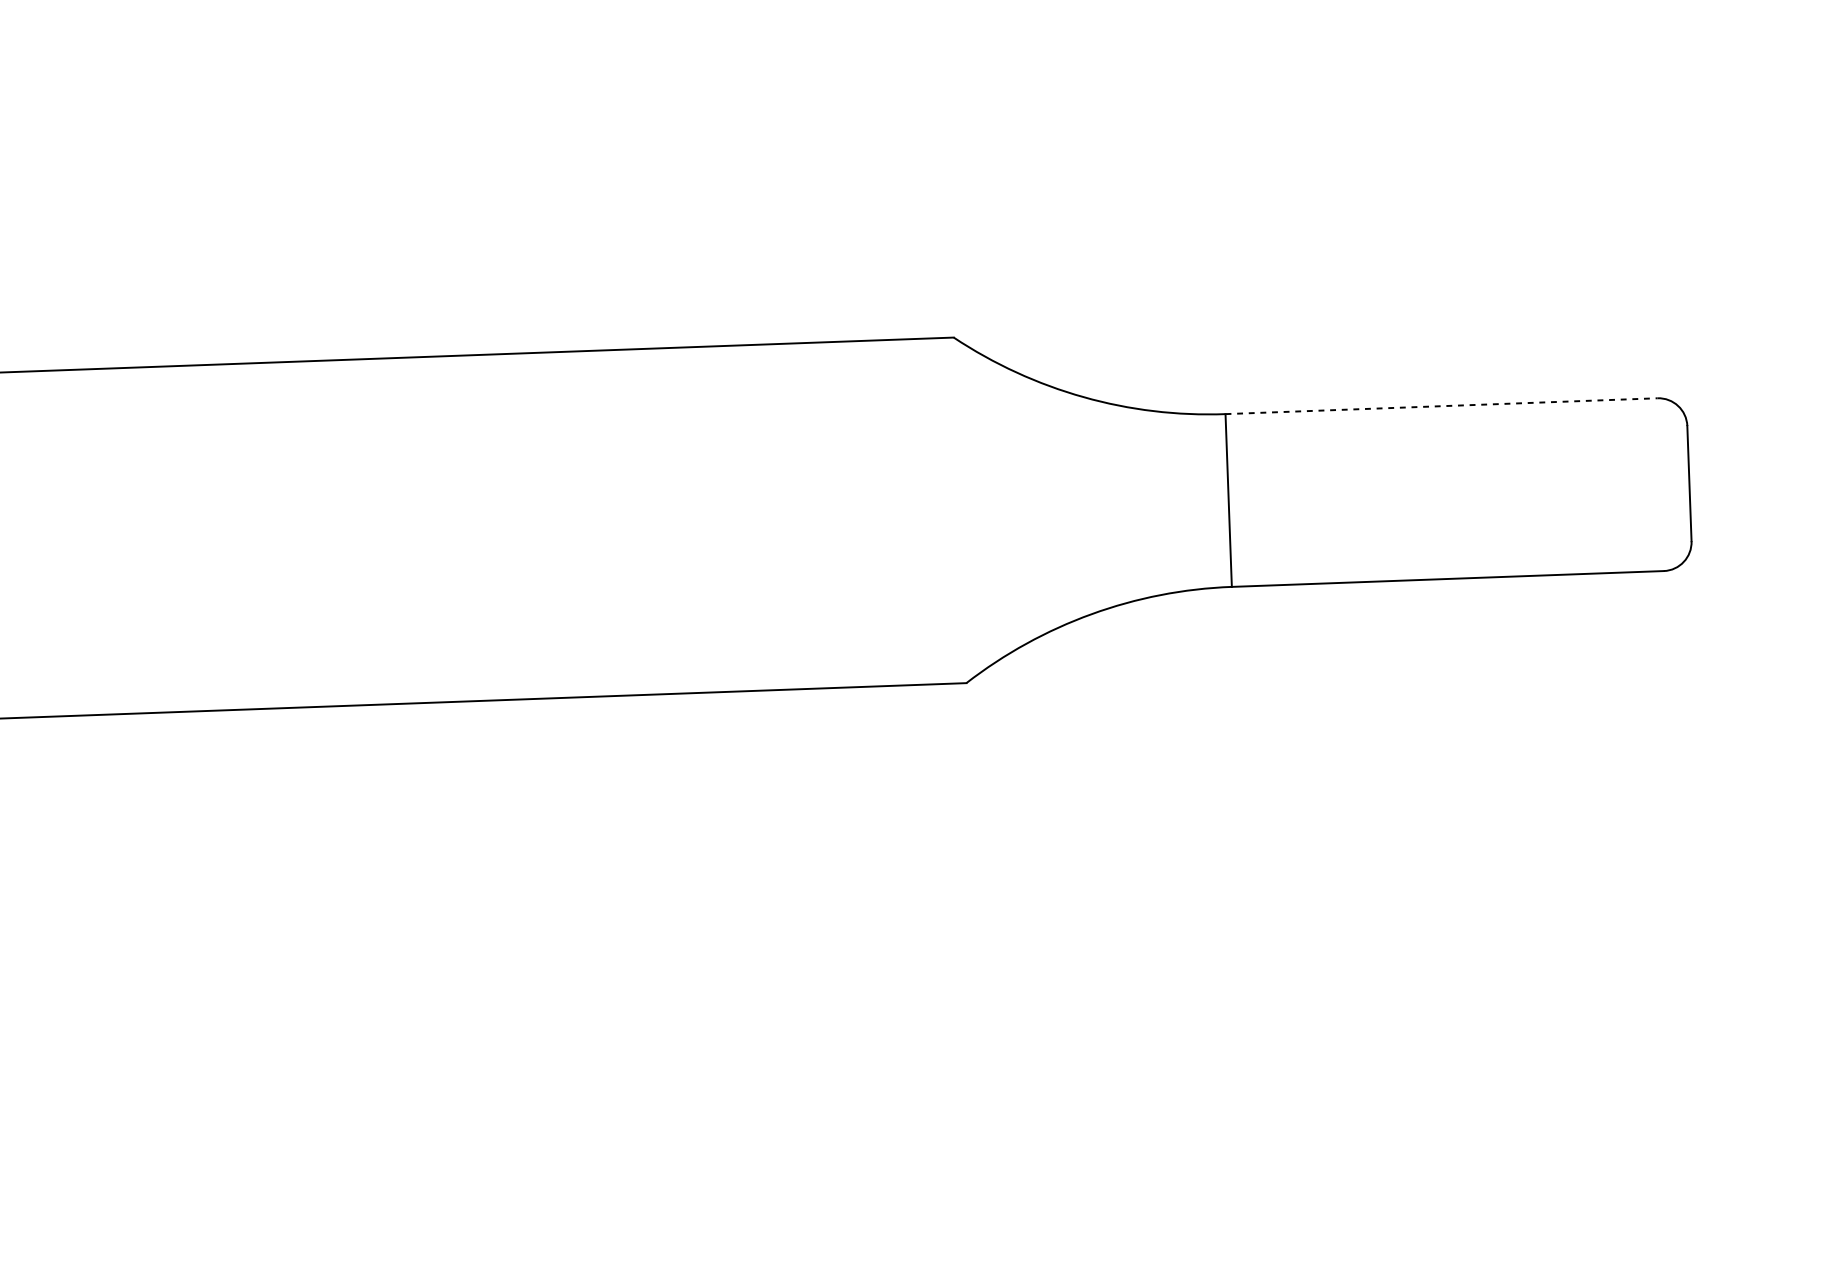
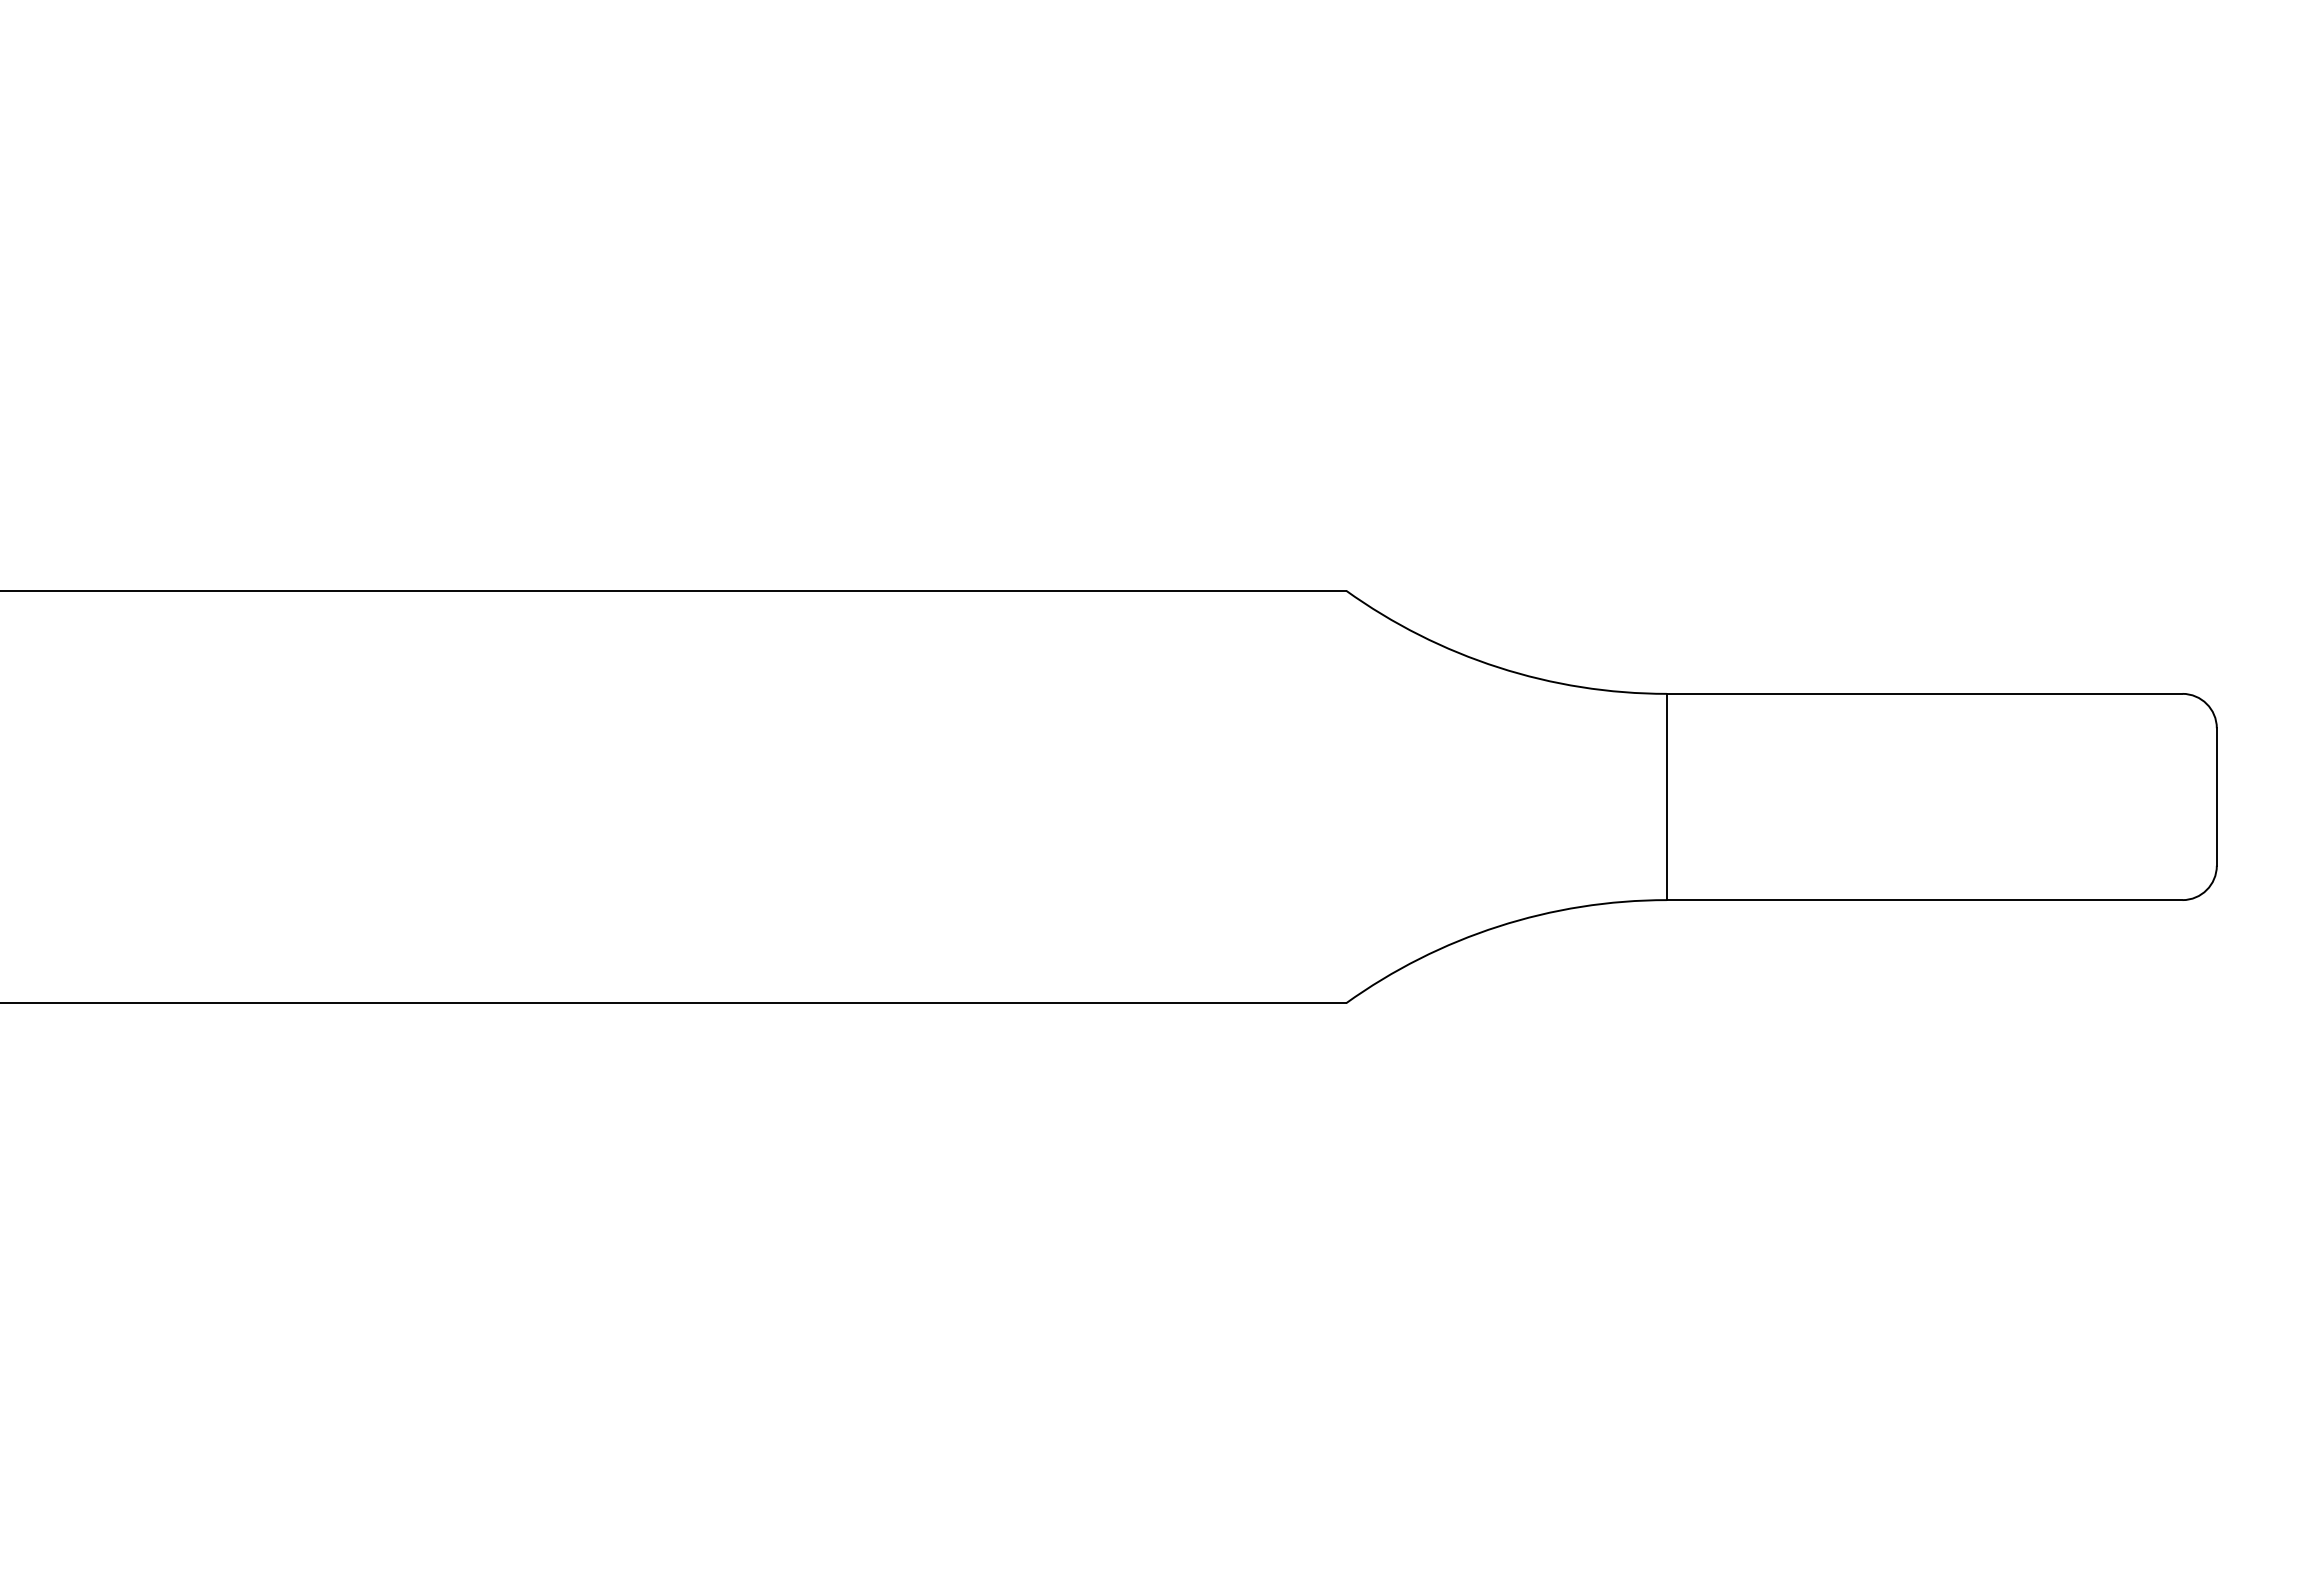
line: (1441, 405) -> (1924, 693), dashed -> solid

